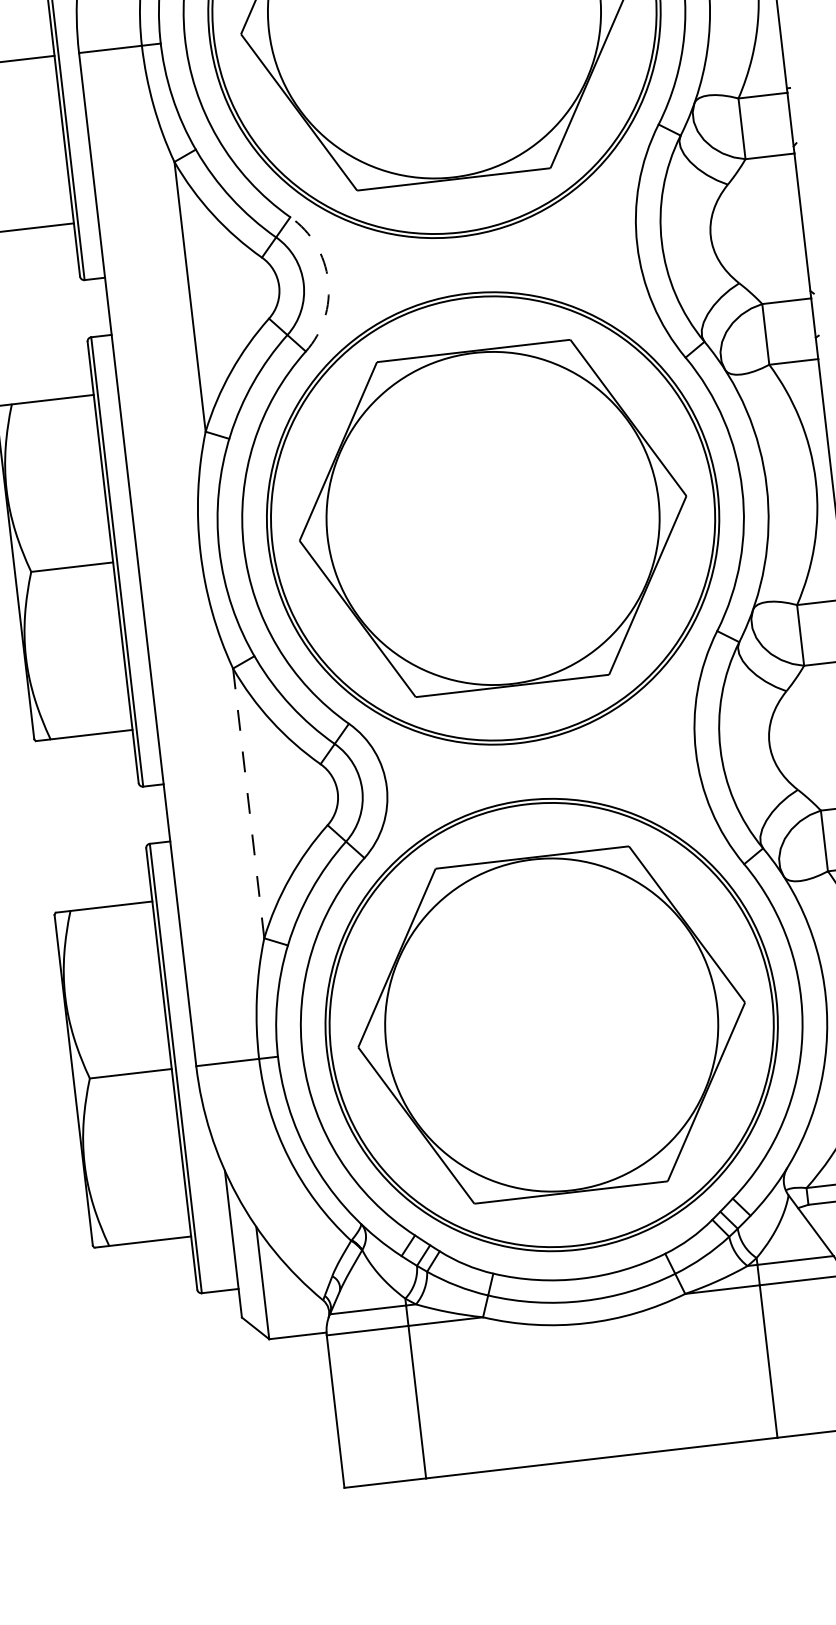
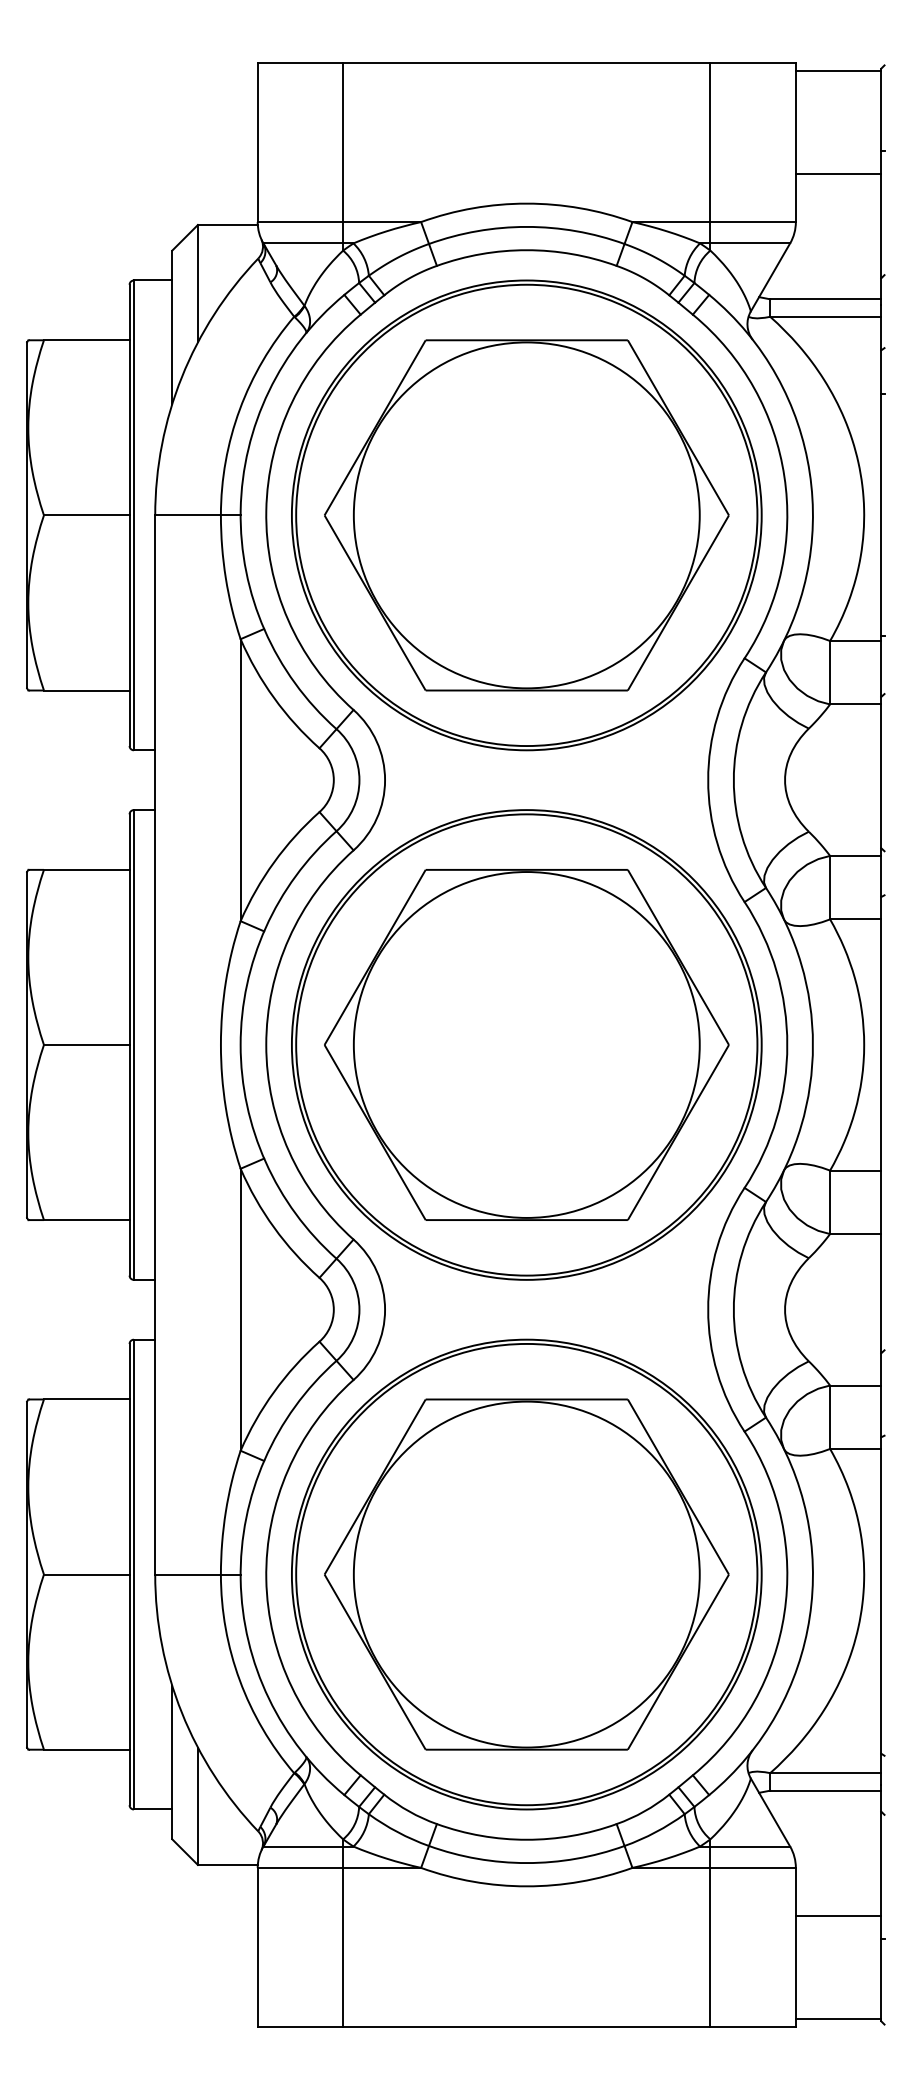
arc: (328, 281) -> (385, 780), dashed -> solid
line: (248, 803) -> (240, 1309), dashed -> solid

